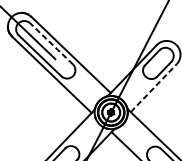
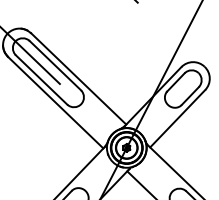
line: (51, 43) -> (55, 65), dashed -> solid
line: (153, 87) -> (177, 118), dashed -> solid

